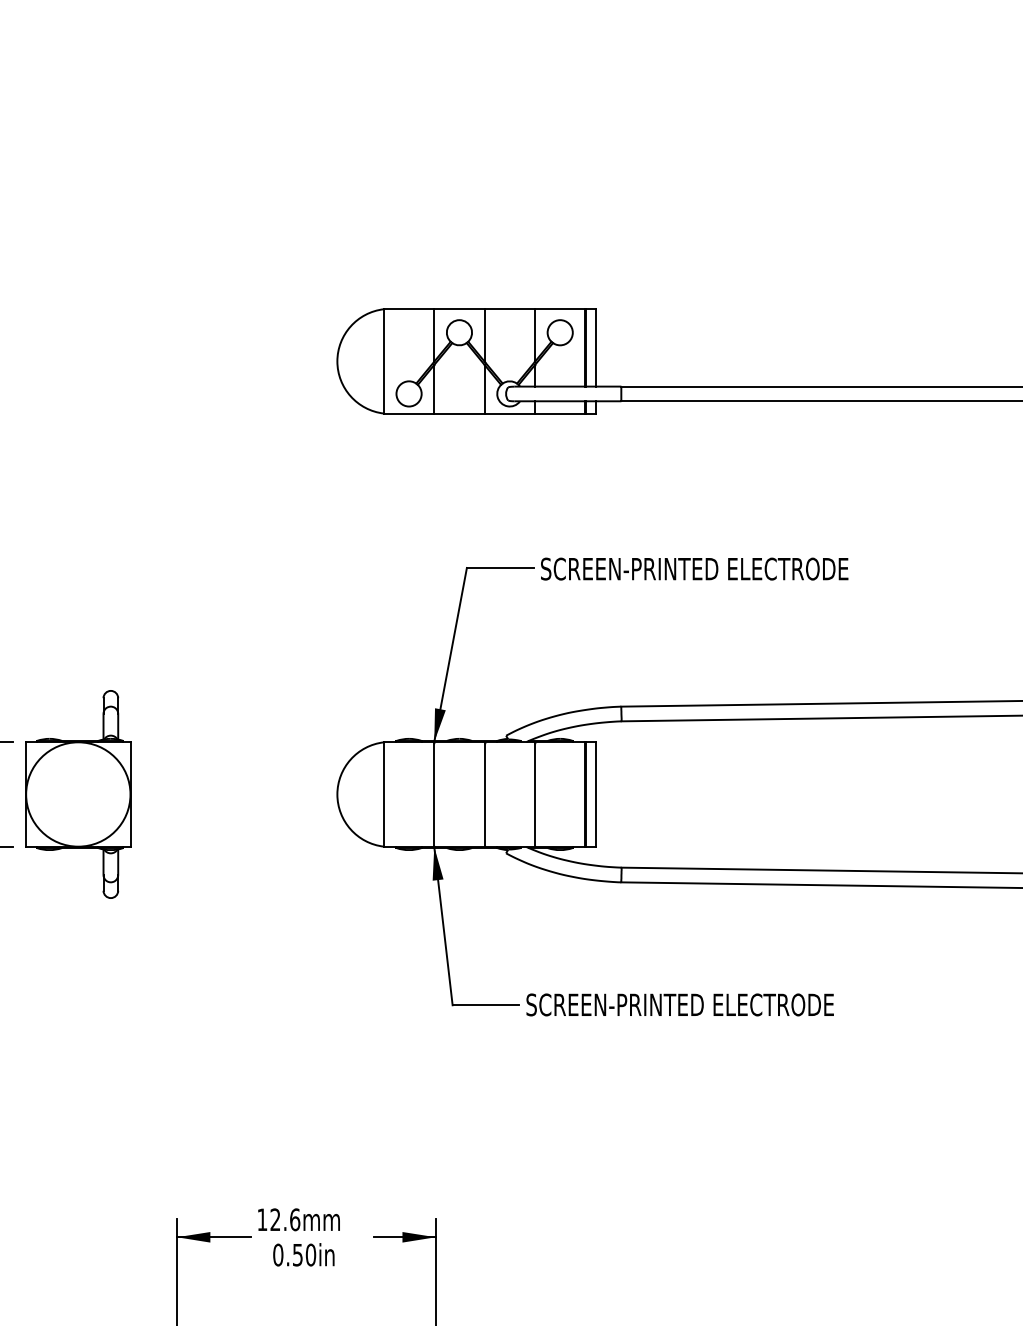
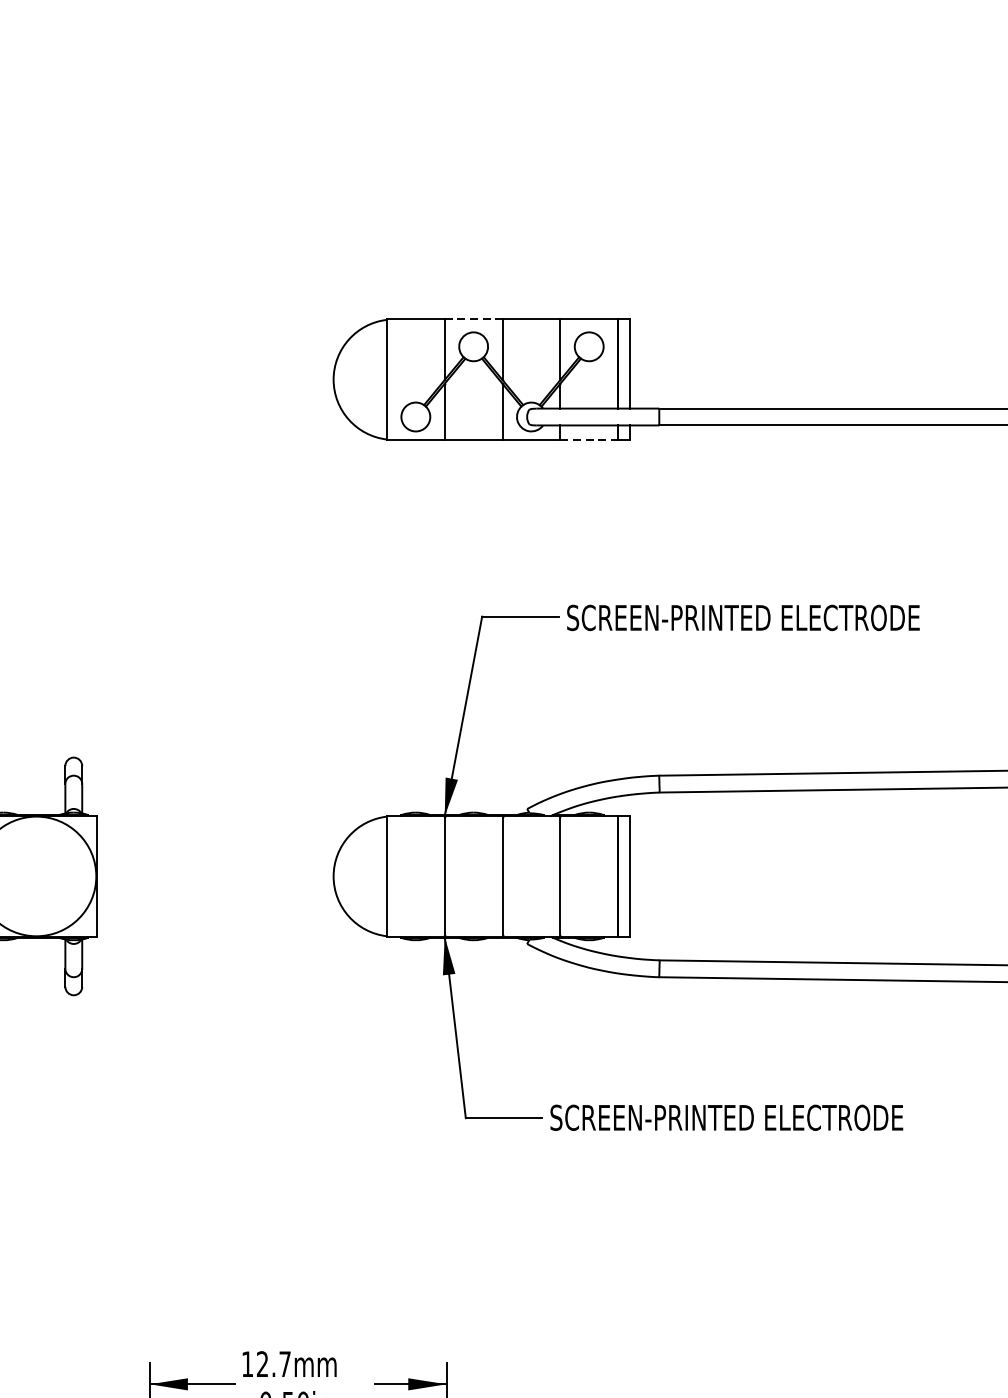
line: (459, 308) -> (473, 319), solid -> dashed
line: (560, 413) -> (589, 439), solid -> dashed
text: (295, 1219) -> (285, 1363), 12.6mm -> 12.7mm

